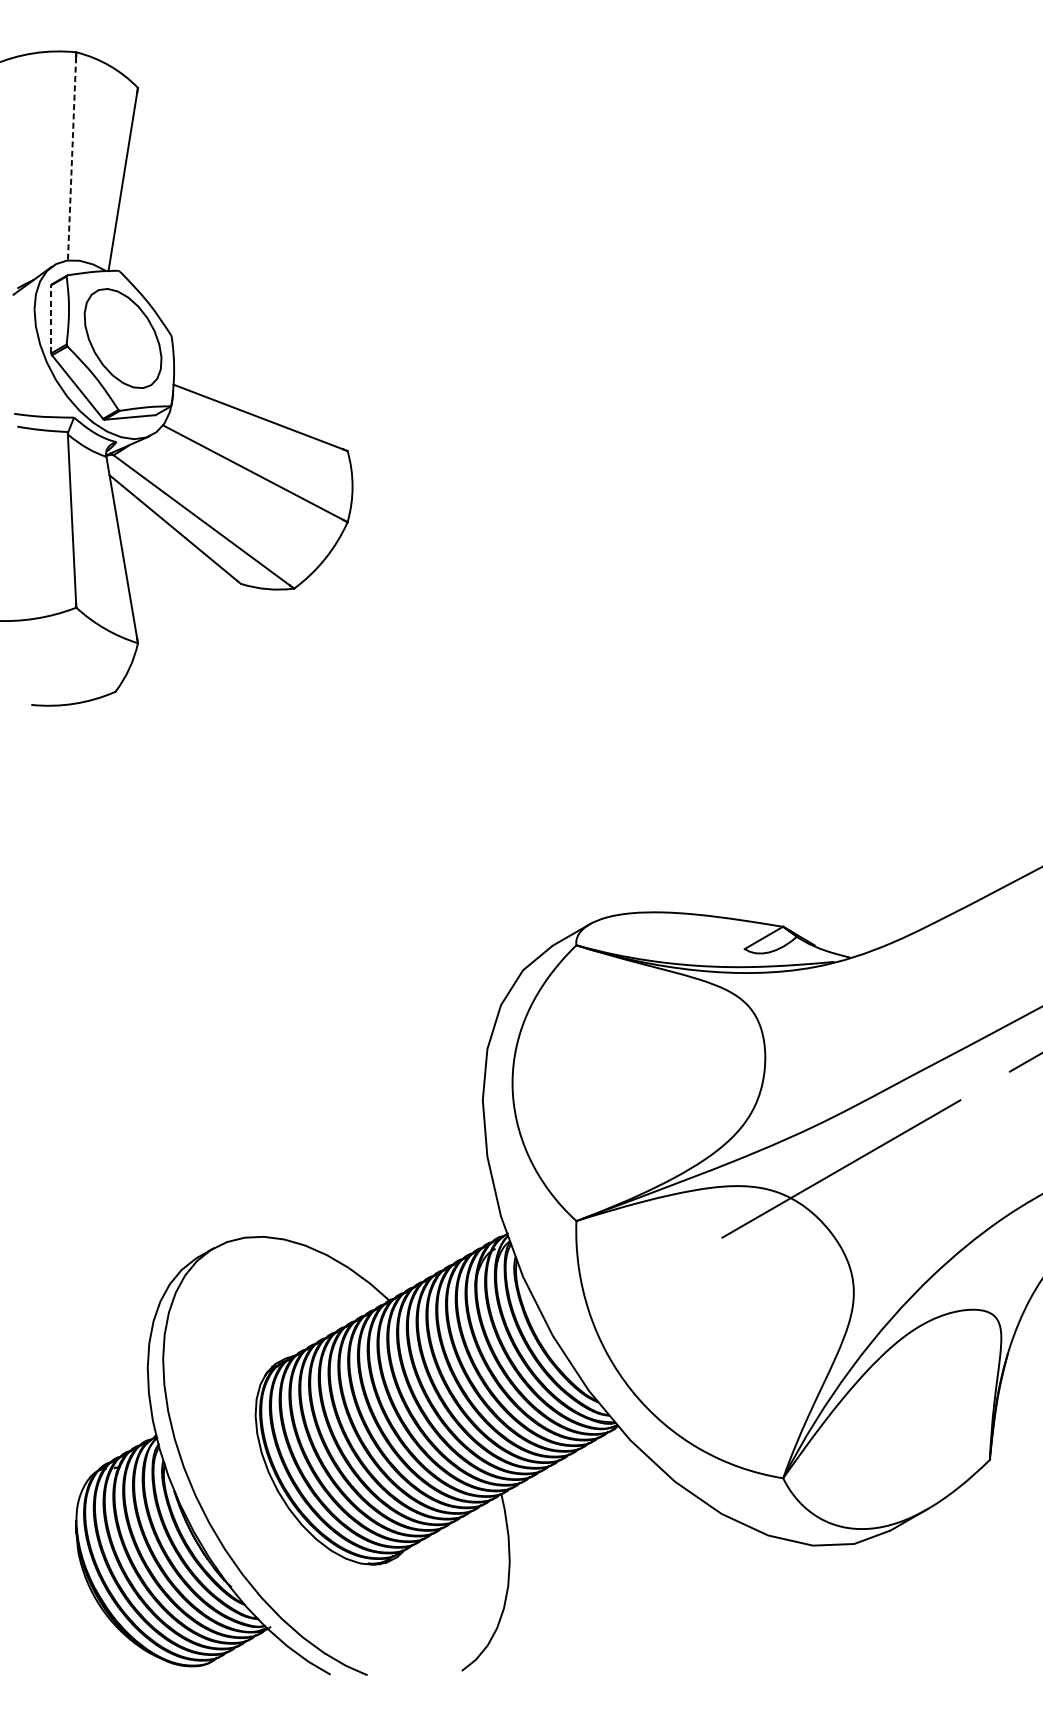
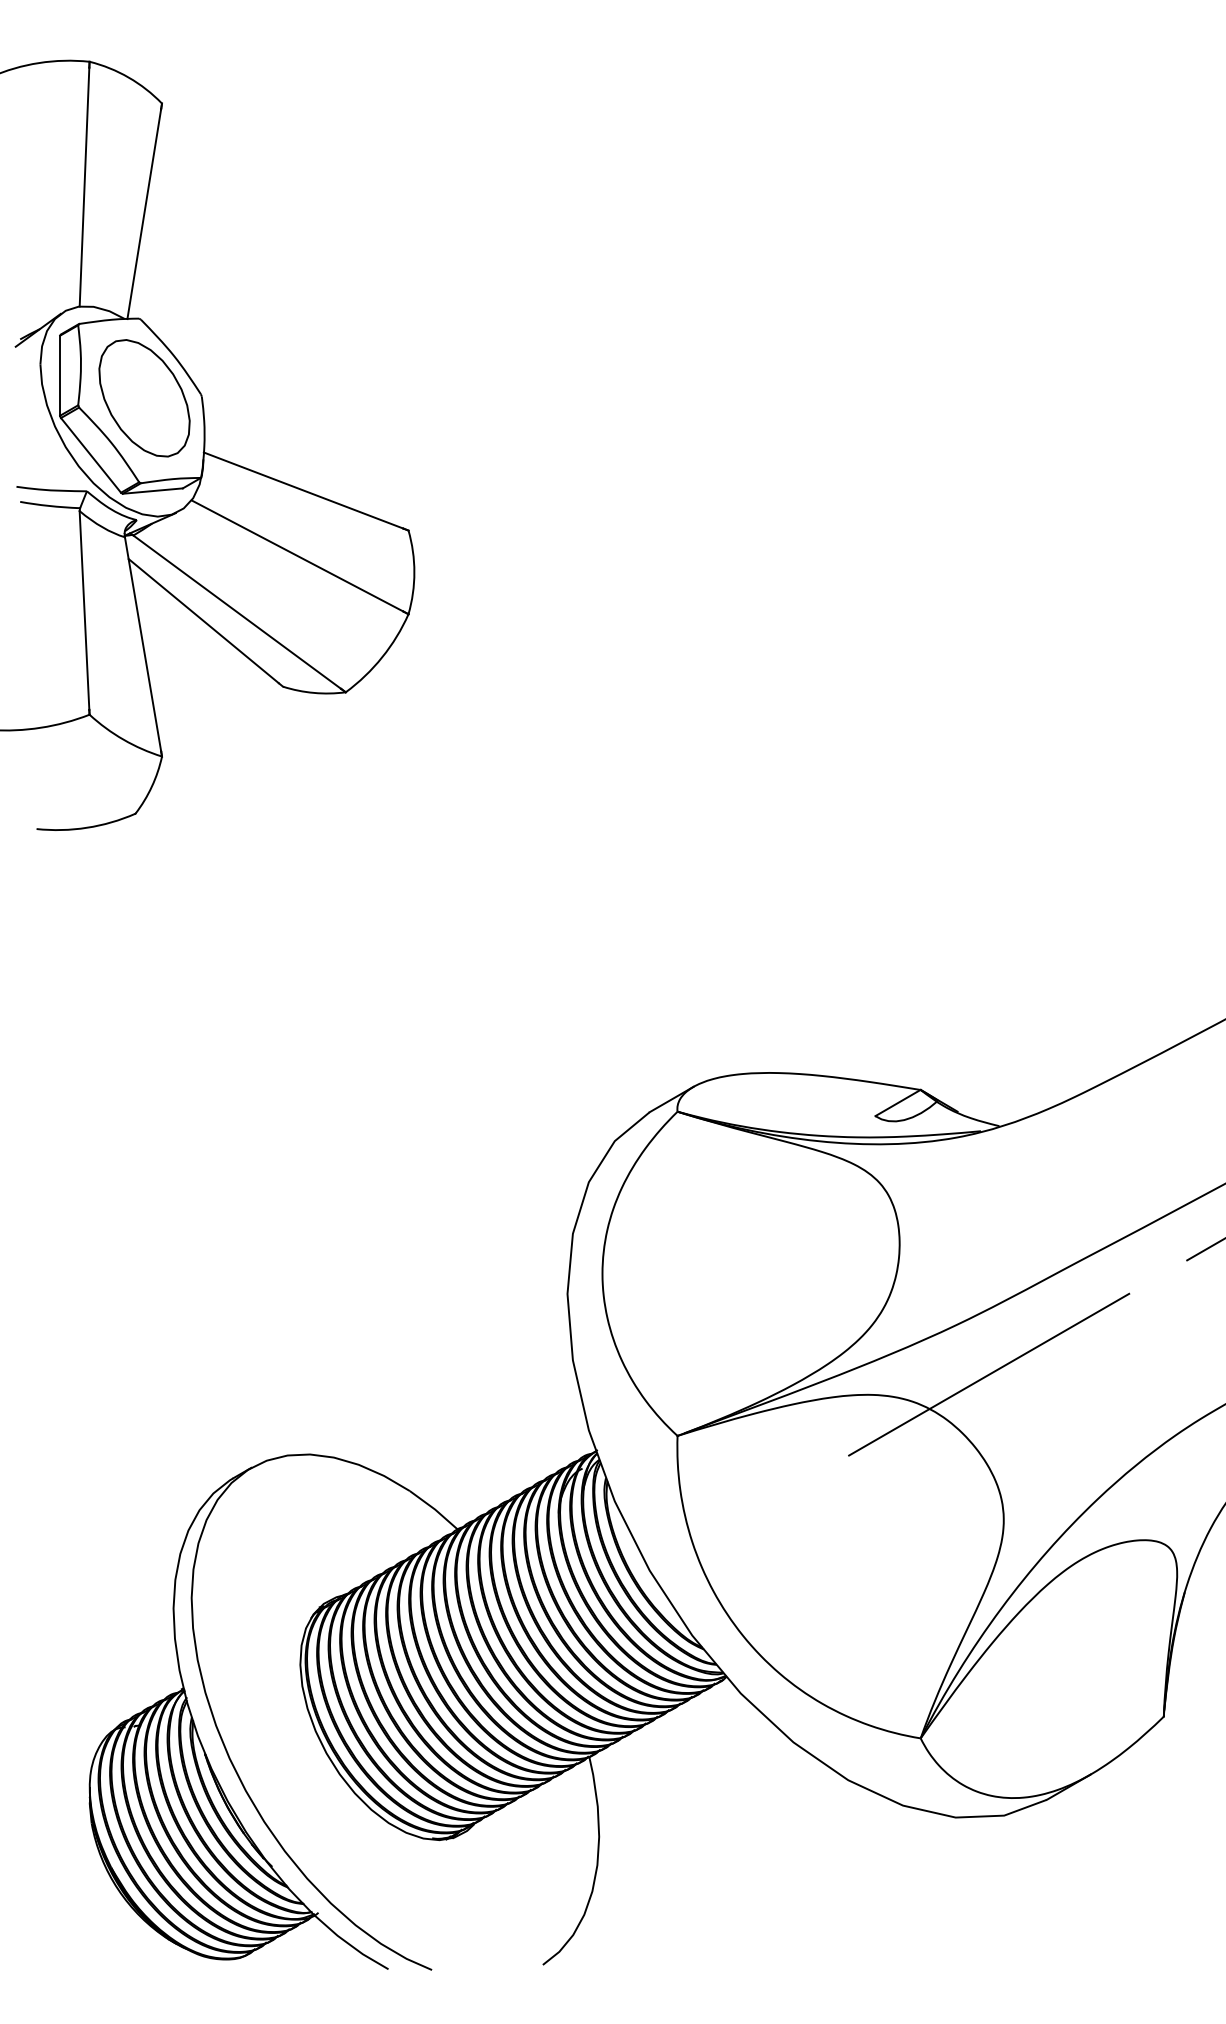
line: (72, 159) -> (84, 187), dashed -> solid
line: (51, 319) -> (60, 375), dashed -> solid

